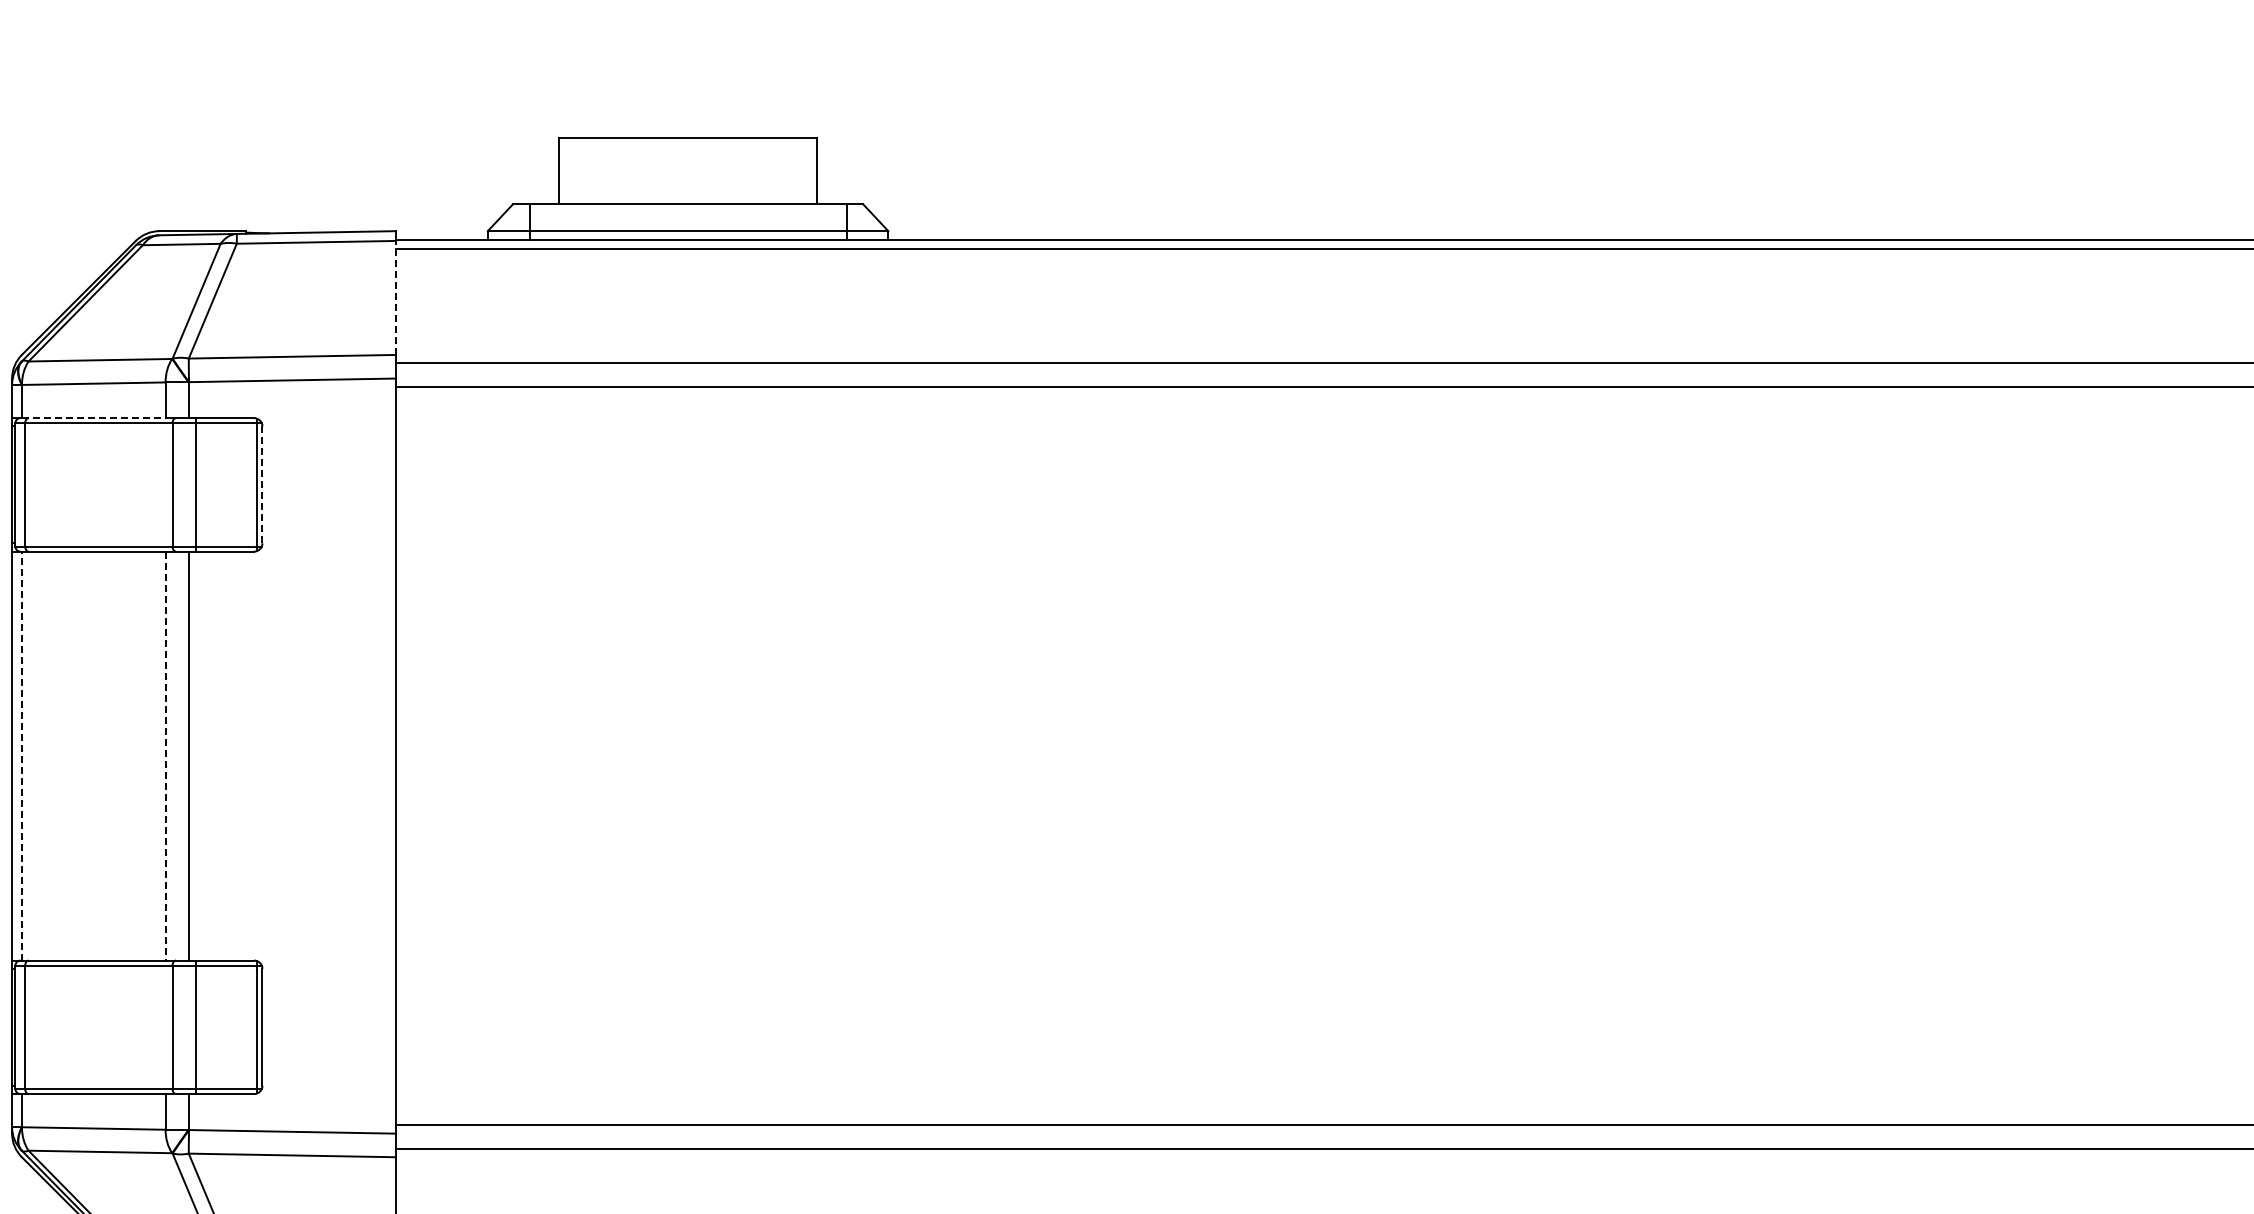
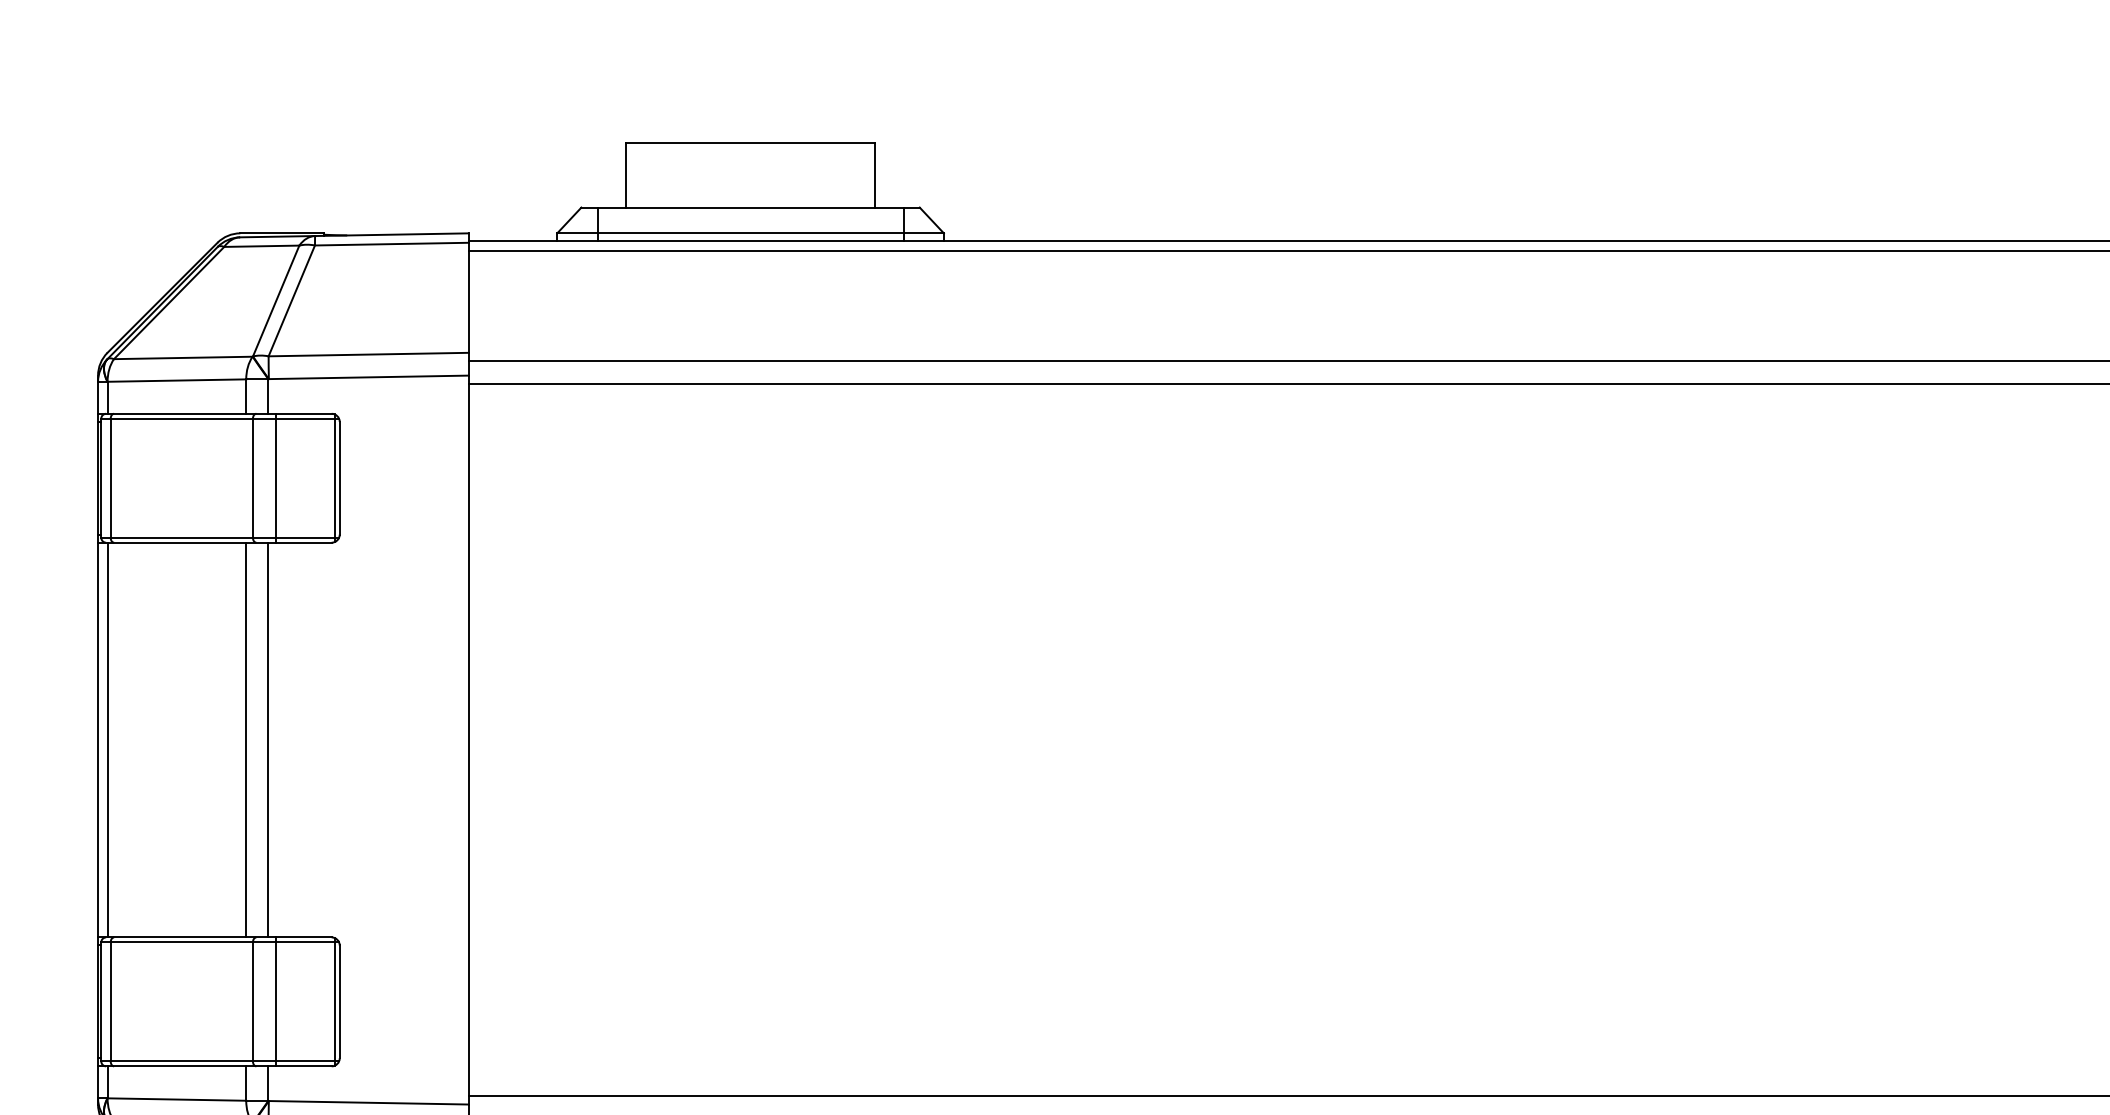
line: (396, 297) -> (469, 297), dashed -> solid
line: (93, 418) -> (176, 414), dashed -> solid
line: (262, 485) -> (339, 478), dashed -> solid
line: (21, 755) -> (107, 739), dashed -> solid
line: (165, 756) -> (246, 740), dashed -> solid

